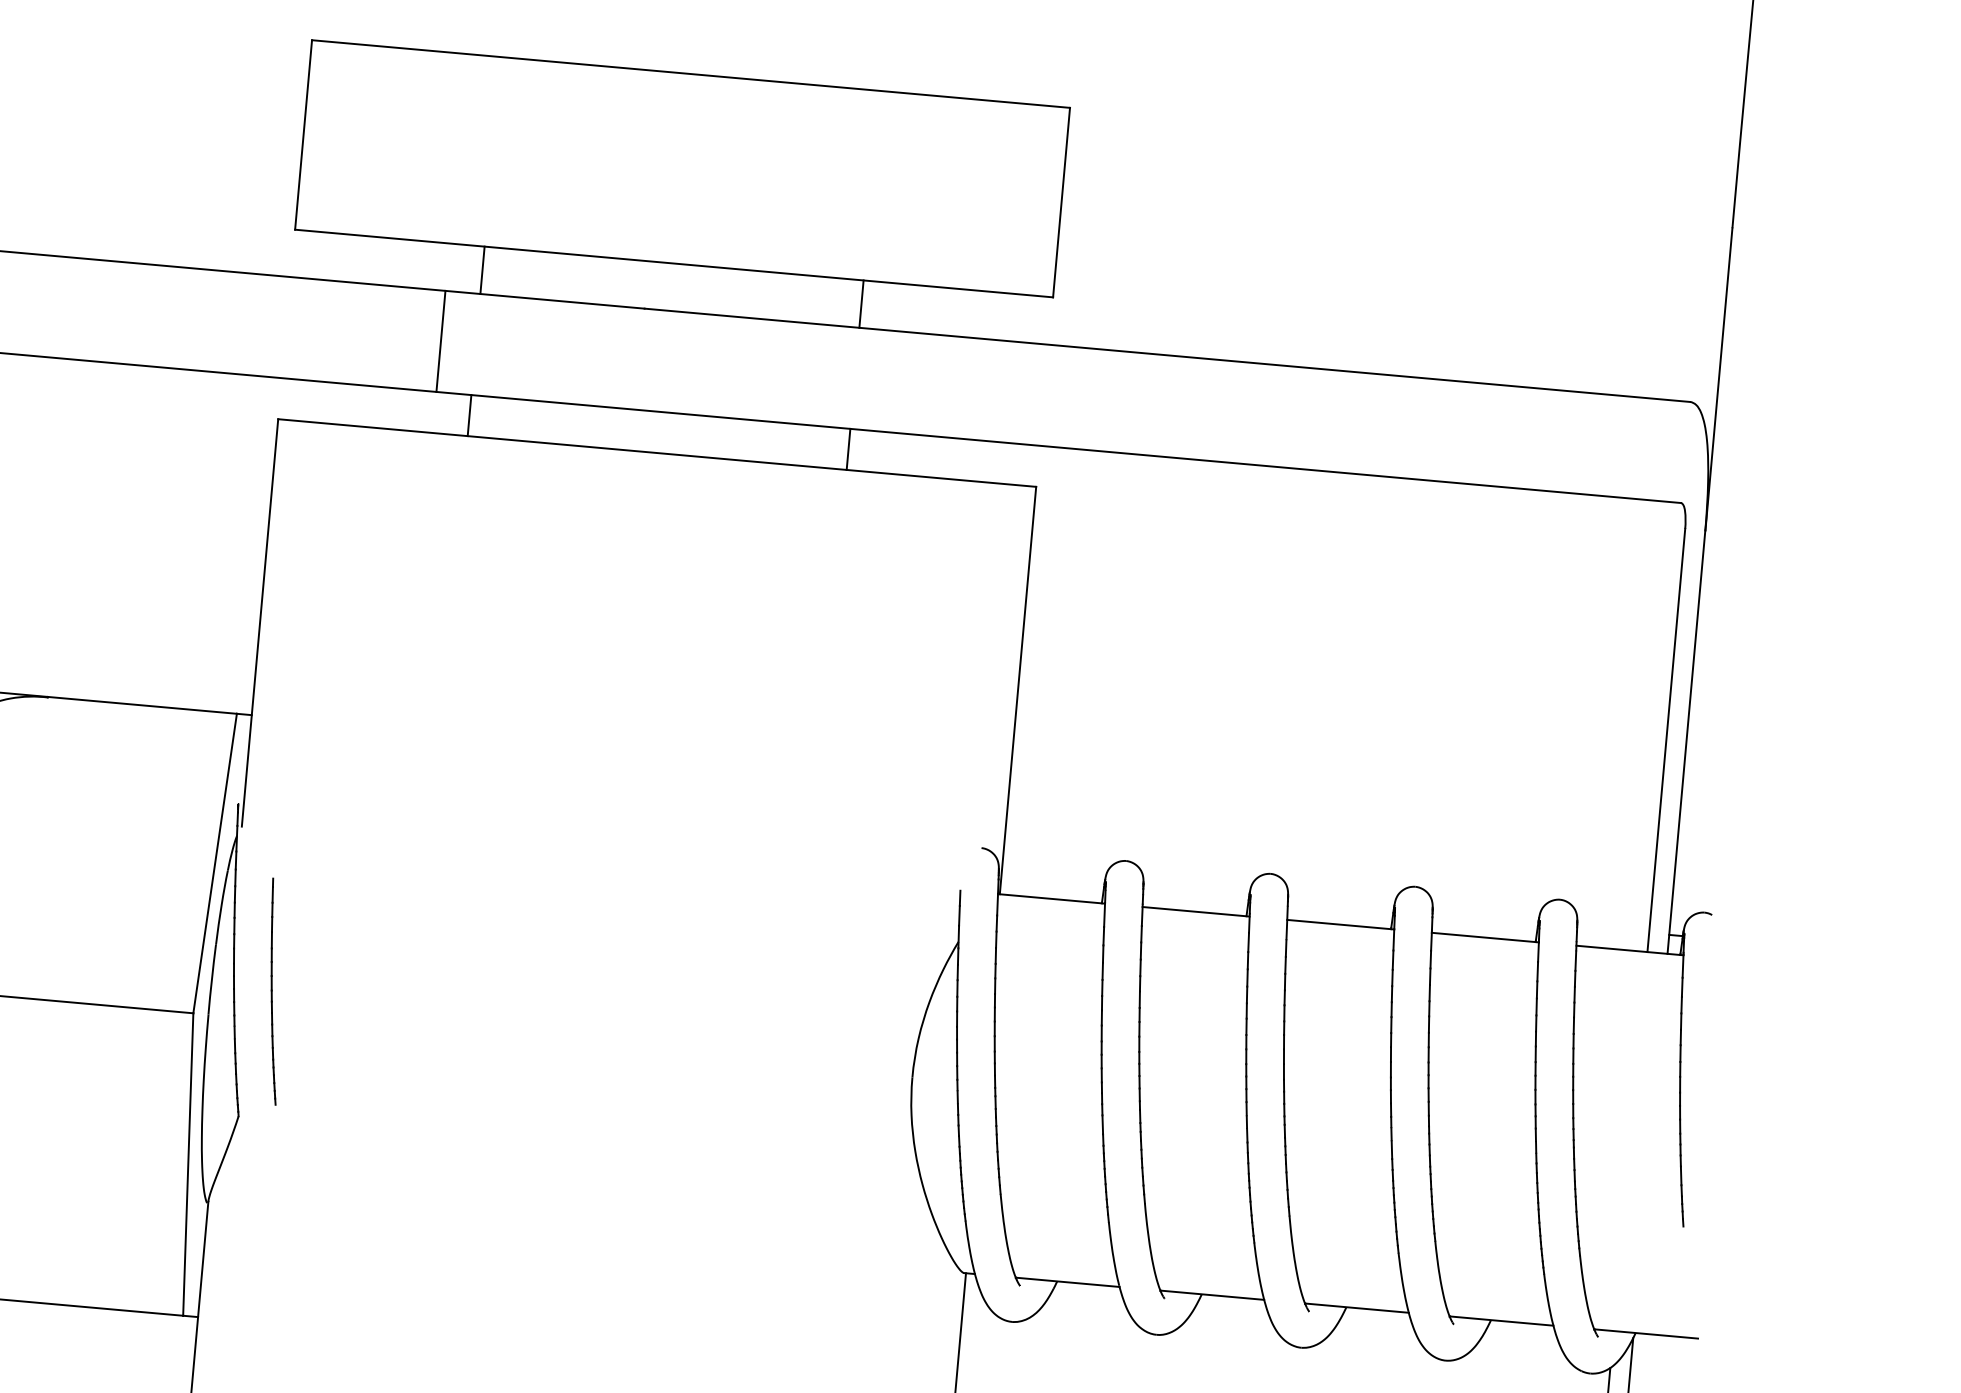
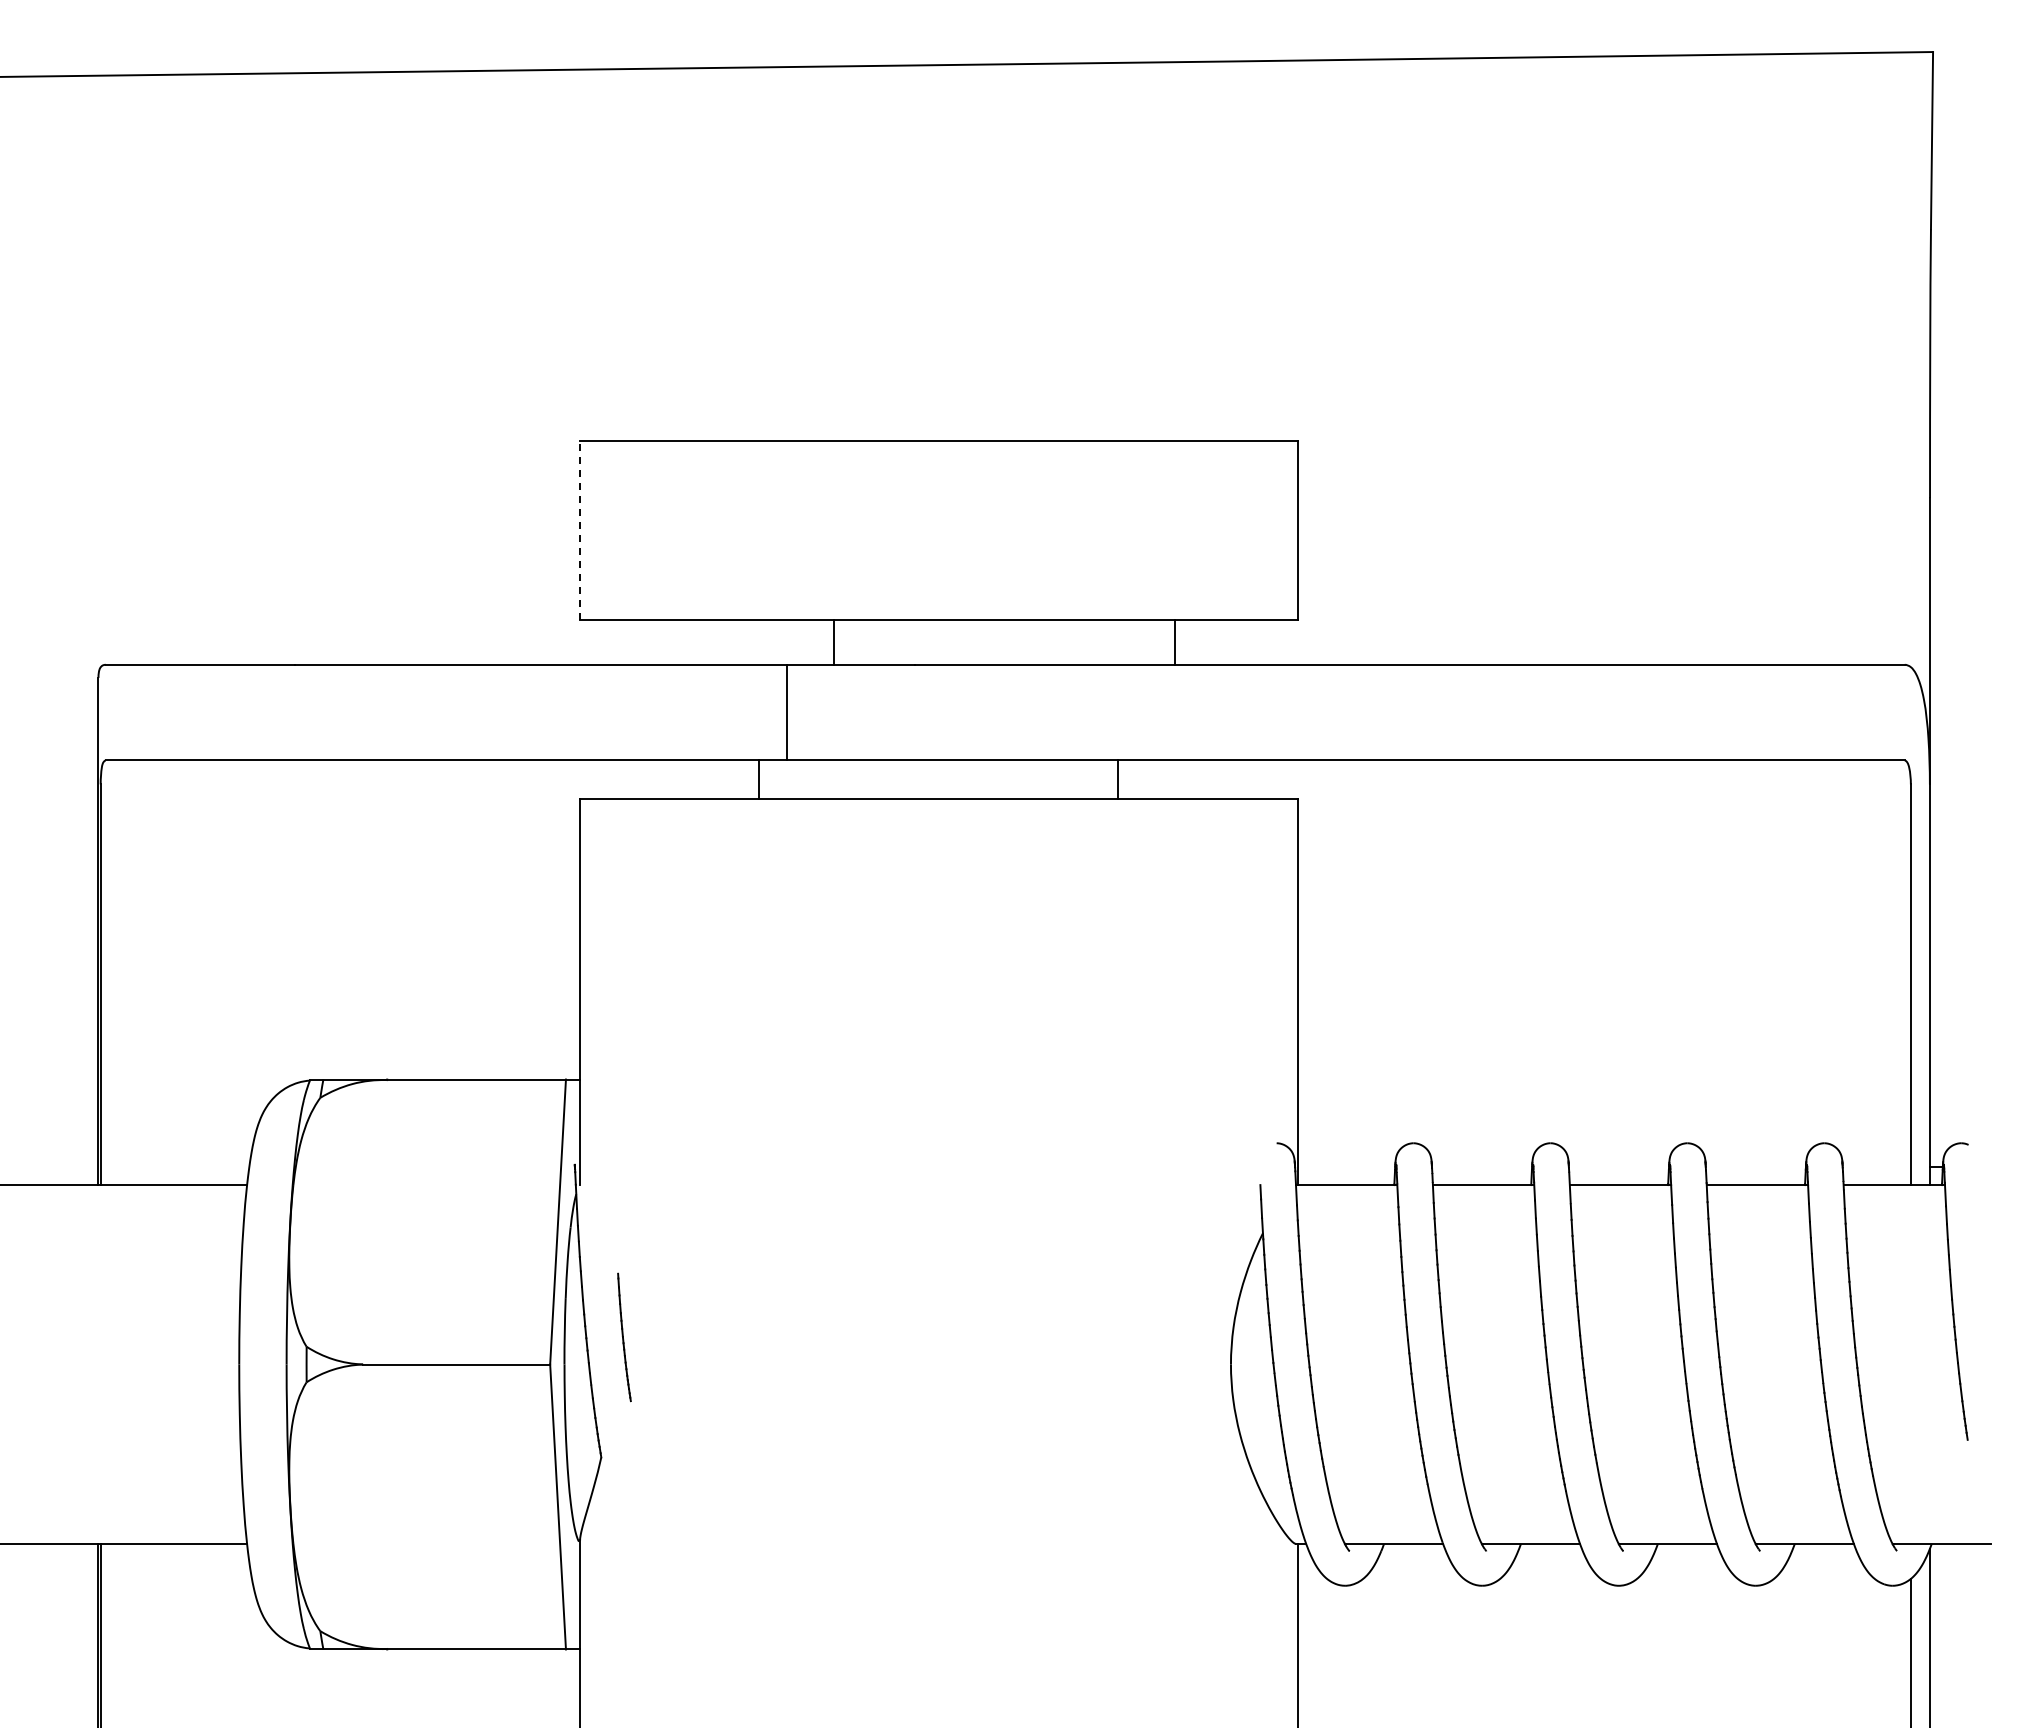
line: (304, 135) -> (580, 530), solid -> dashed
line: (482, 269) -> (834, 641), moved
line: (861, 303) -> (1175, 641), moved
line: (441, 341) -> (787, 712), moved
part: (274, 991) -> (624, 1337), size x0.6

